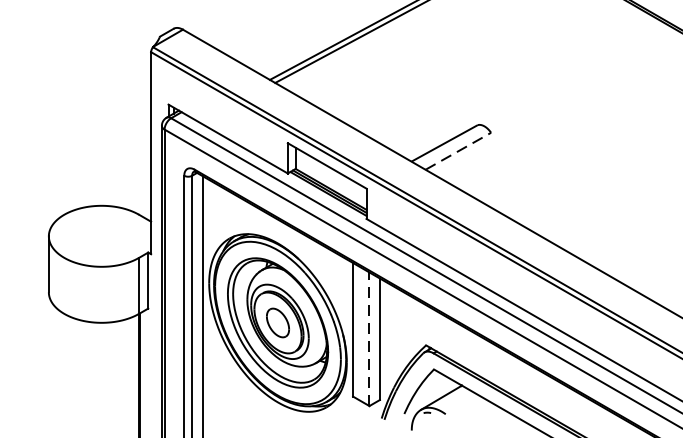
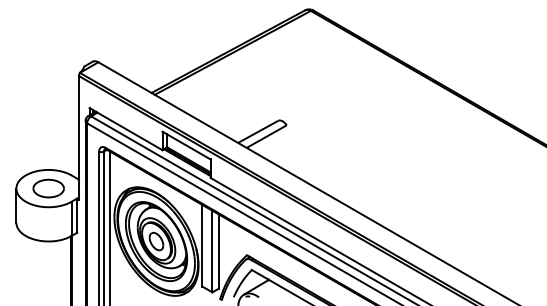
line: (457, 151) -> (266, 136), dashed -> solid
part: (101, 236) -> (48, 188), added
line: (369, 339) -> (212, 251), dashed -> solid

